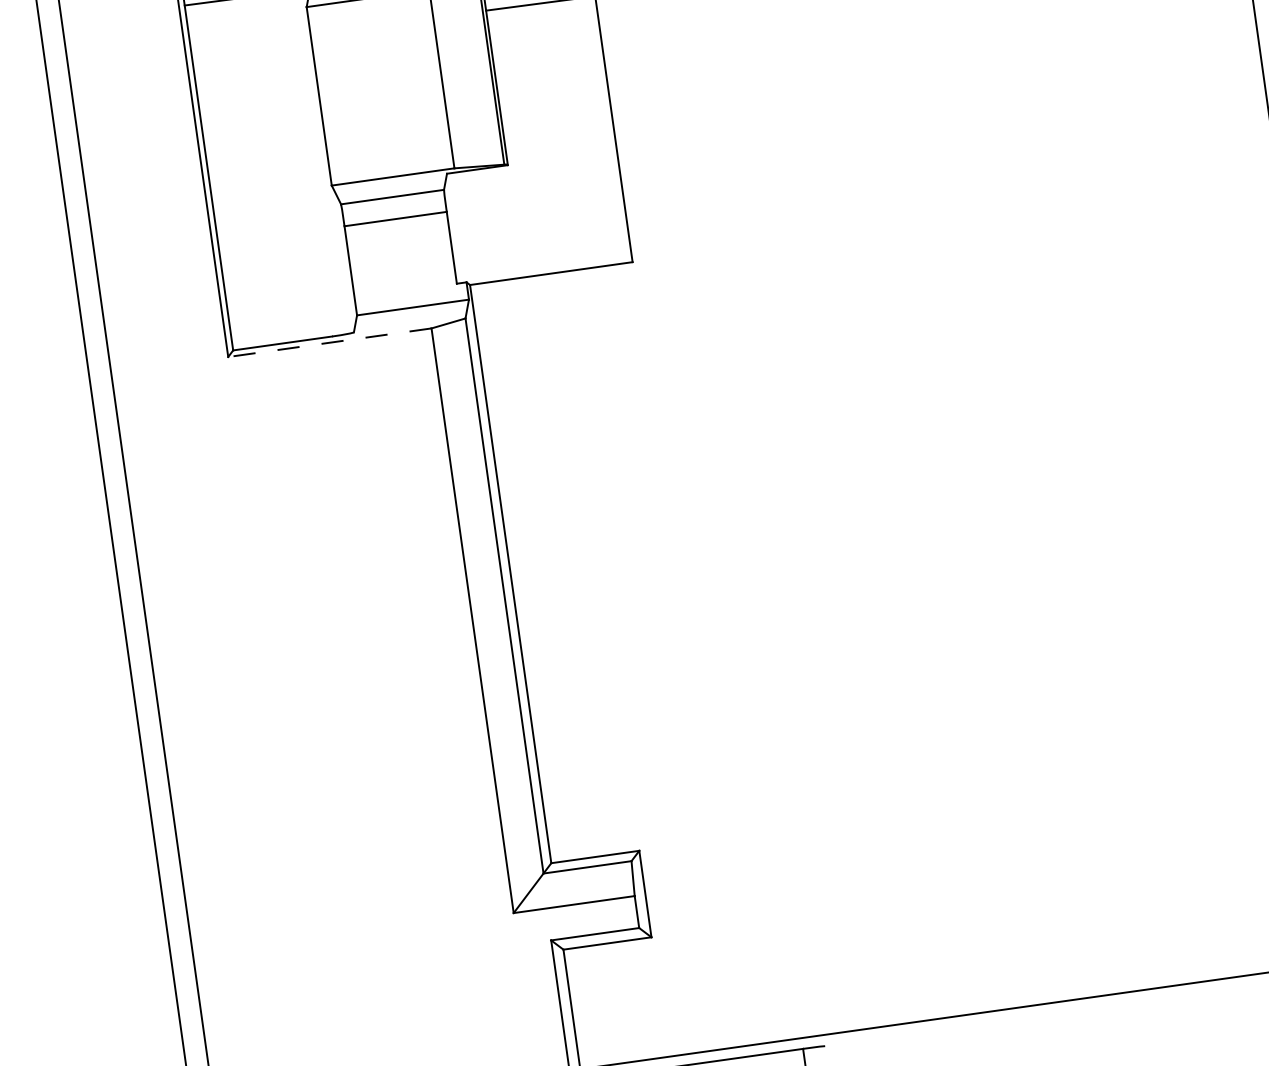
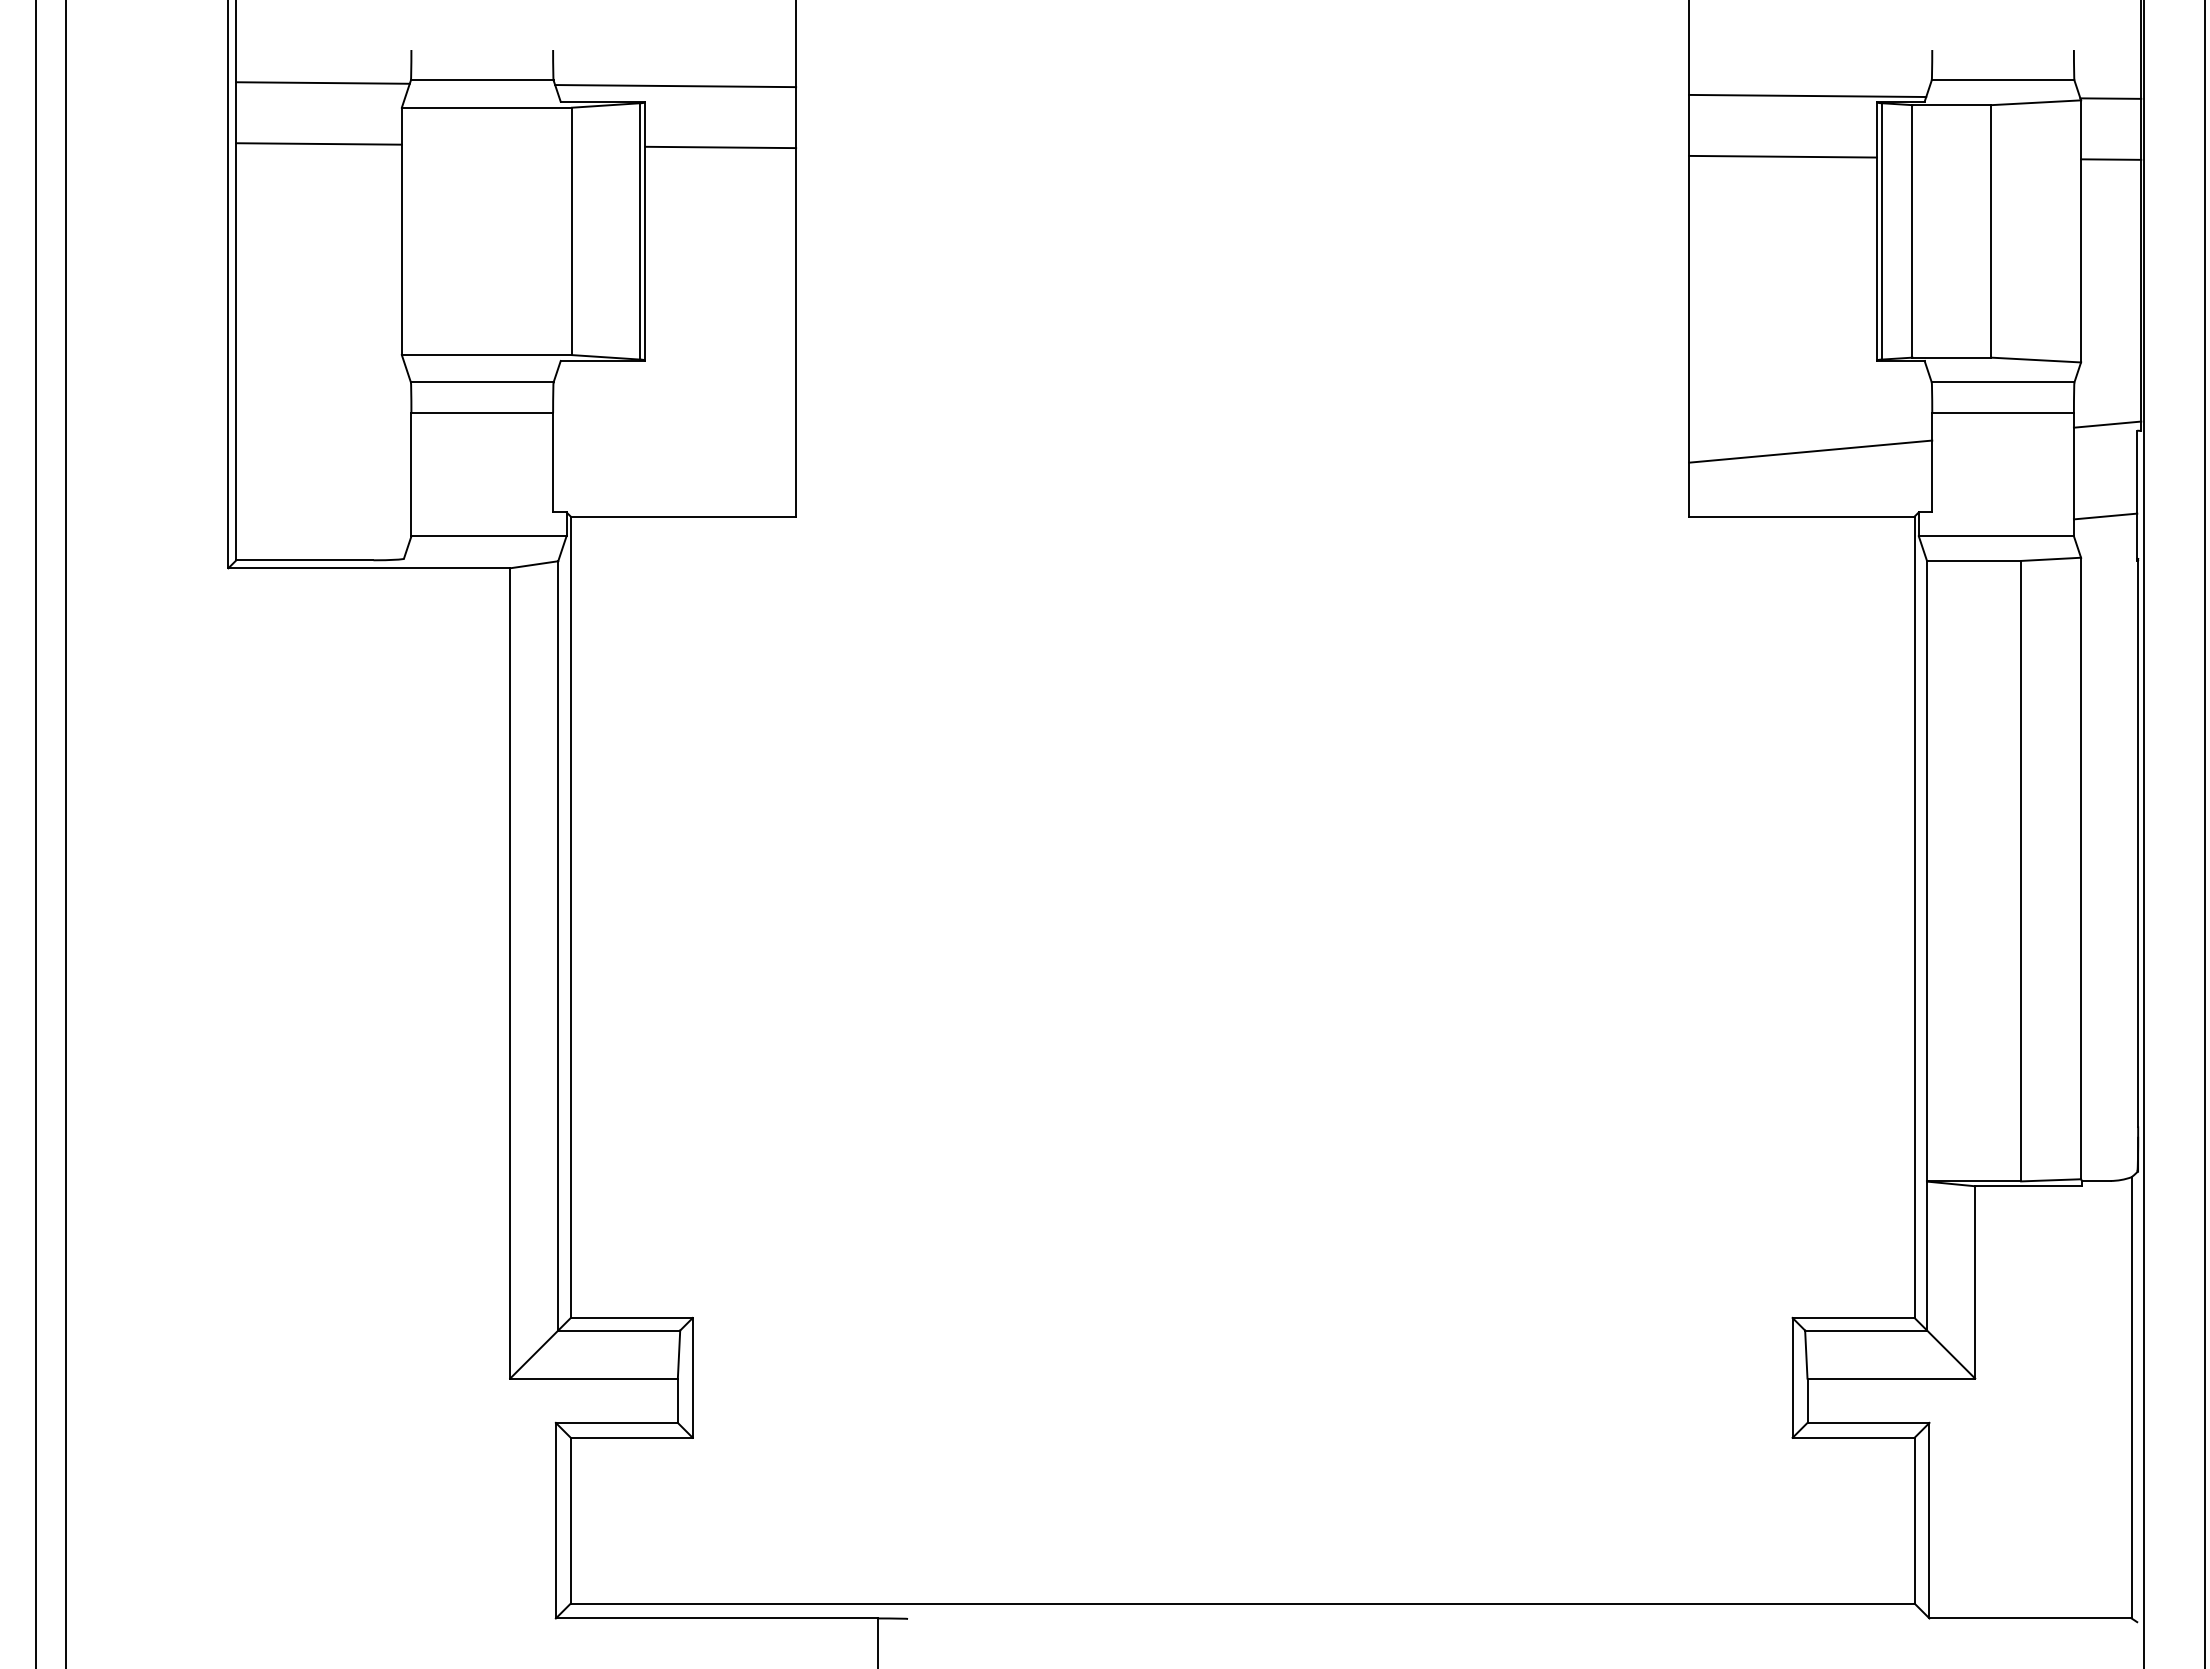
line: (250, 41) -> (318, 143), added
line: (330, 342) -> (369, 568), dashed -> solid

